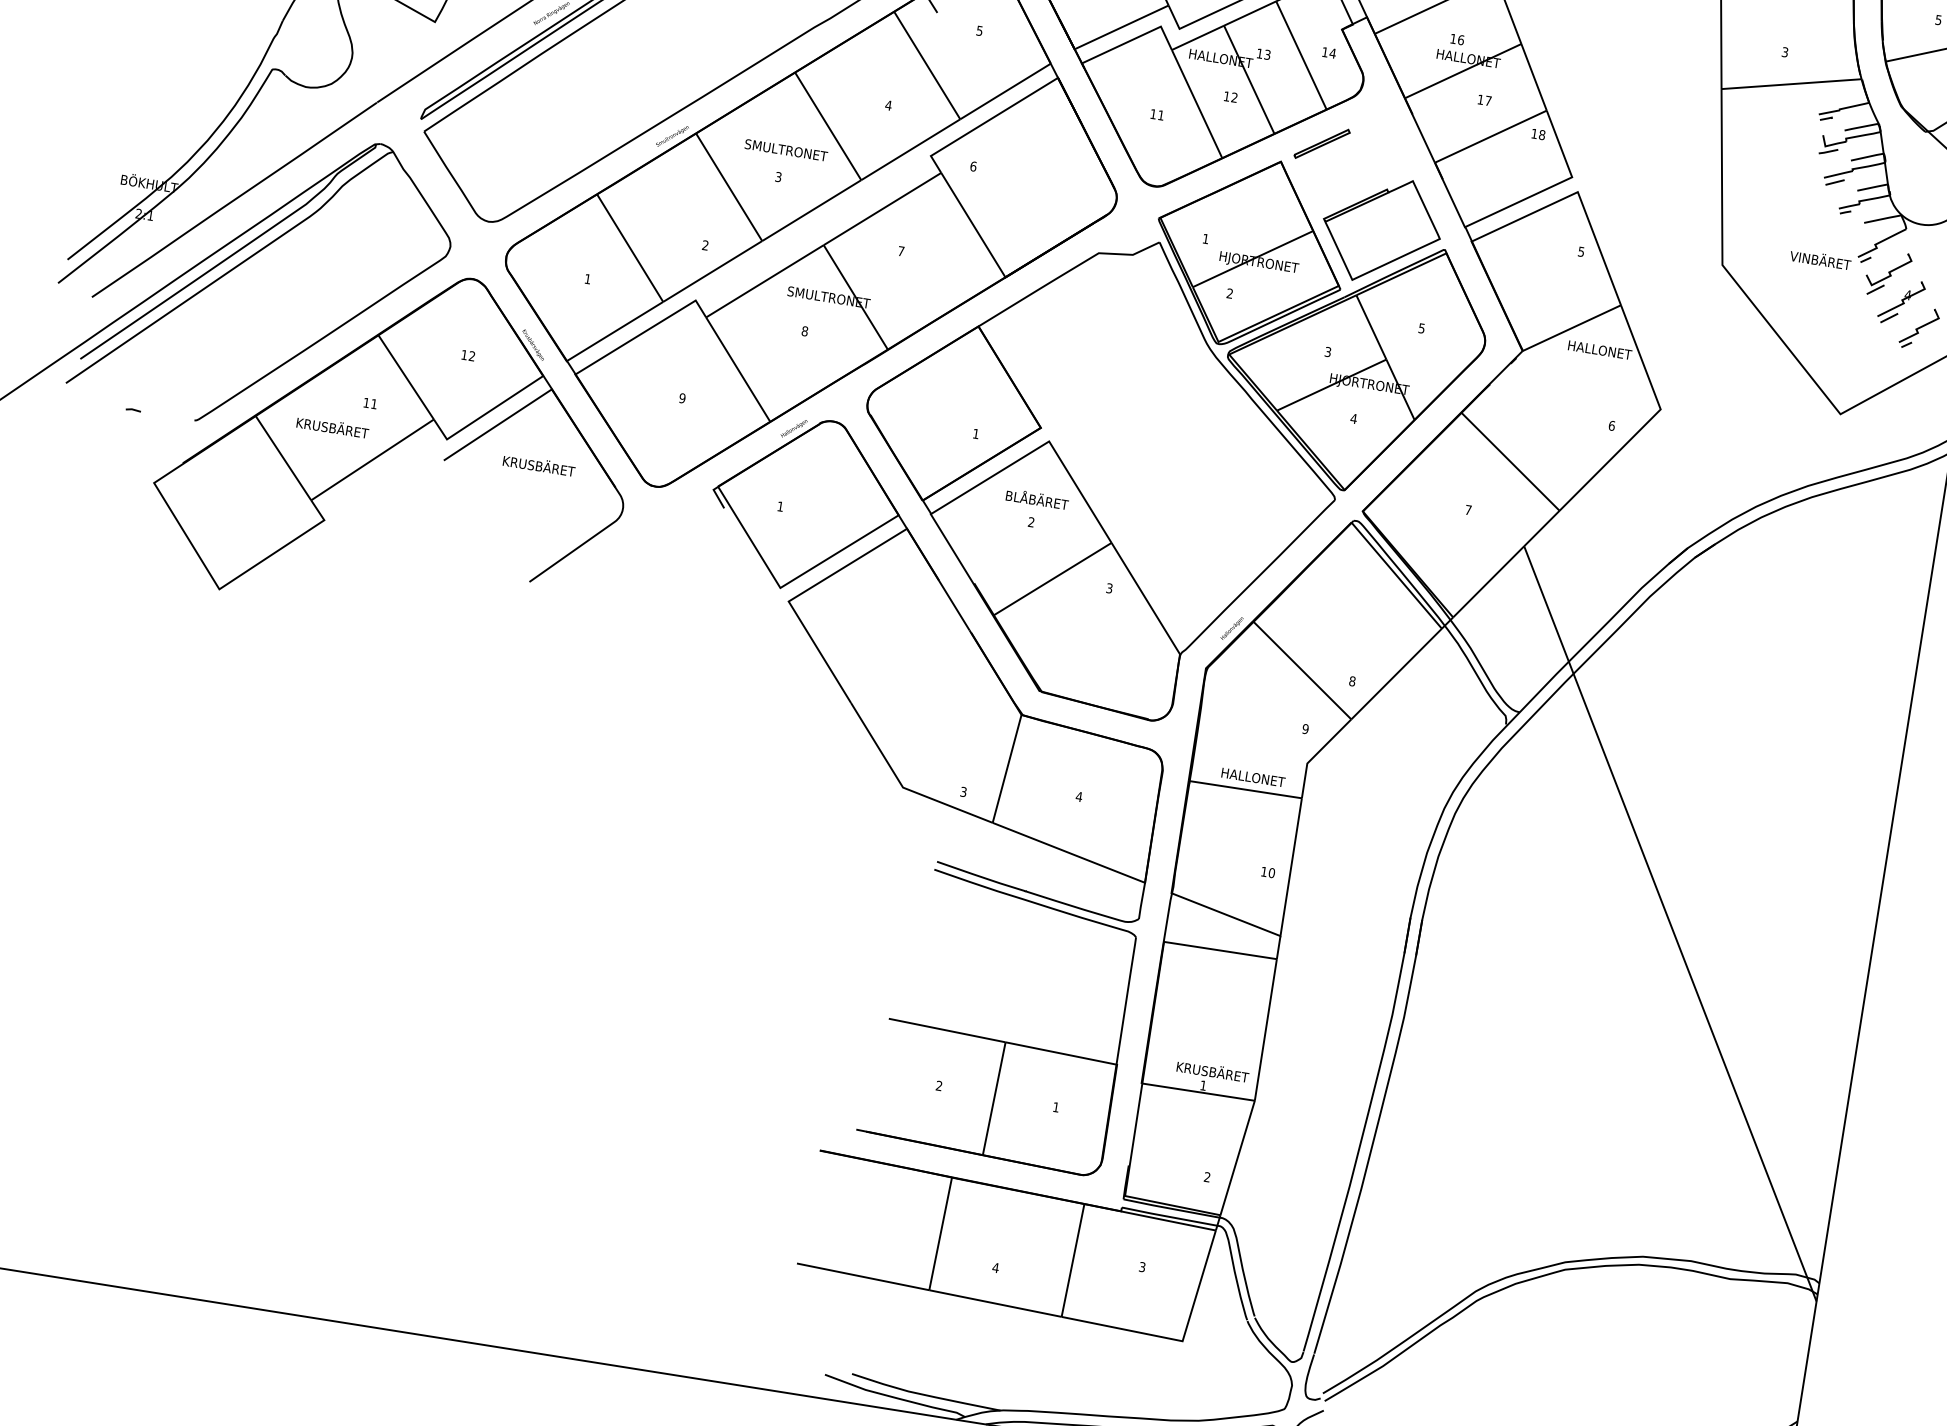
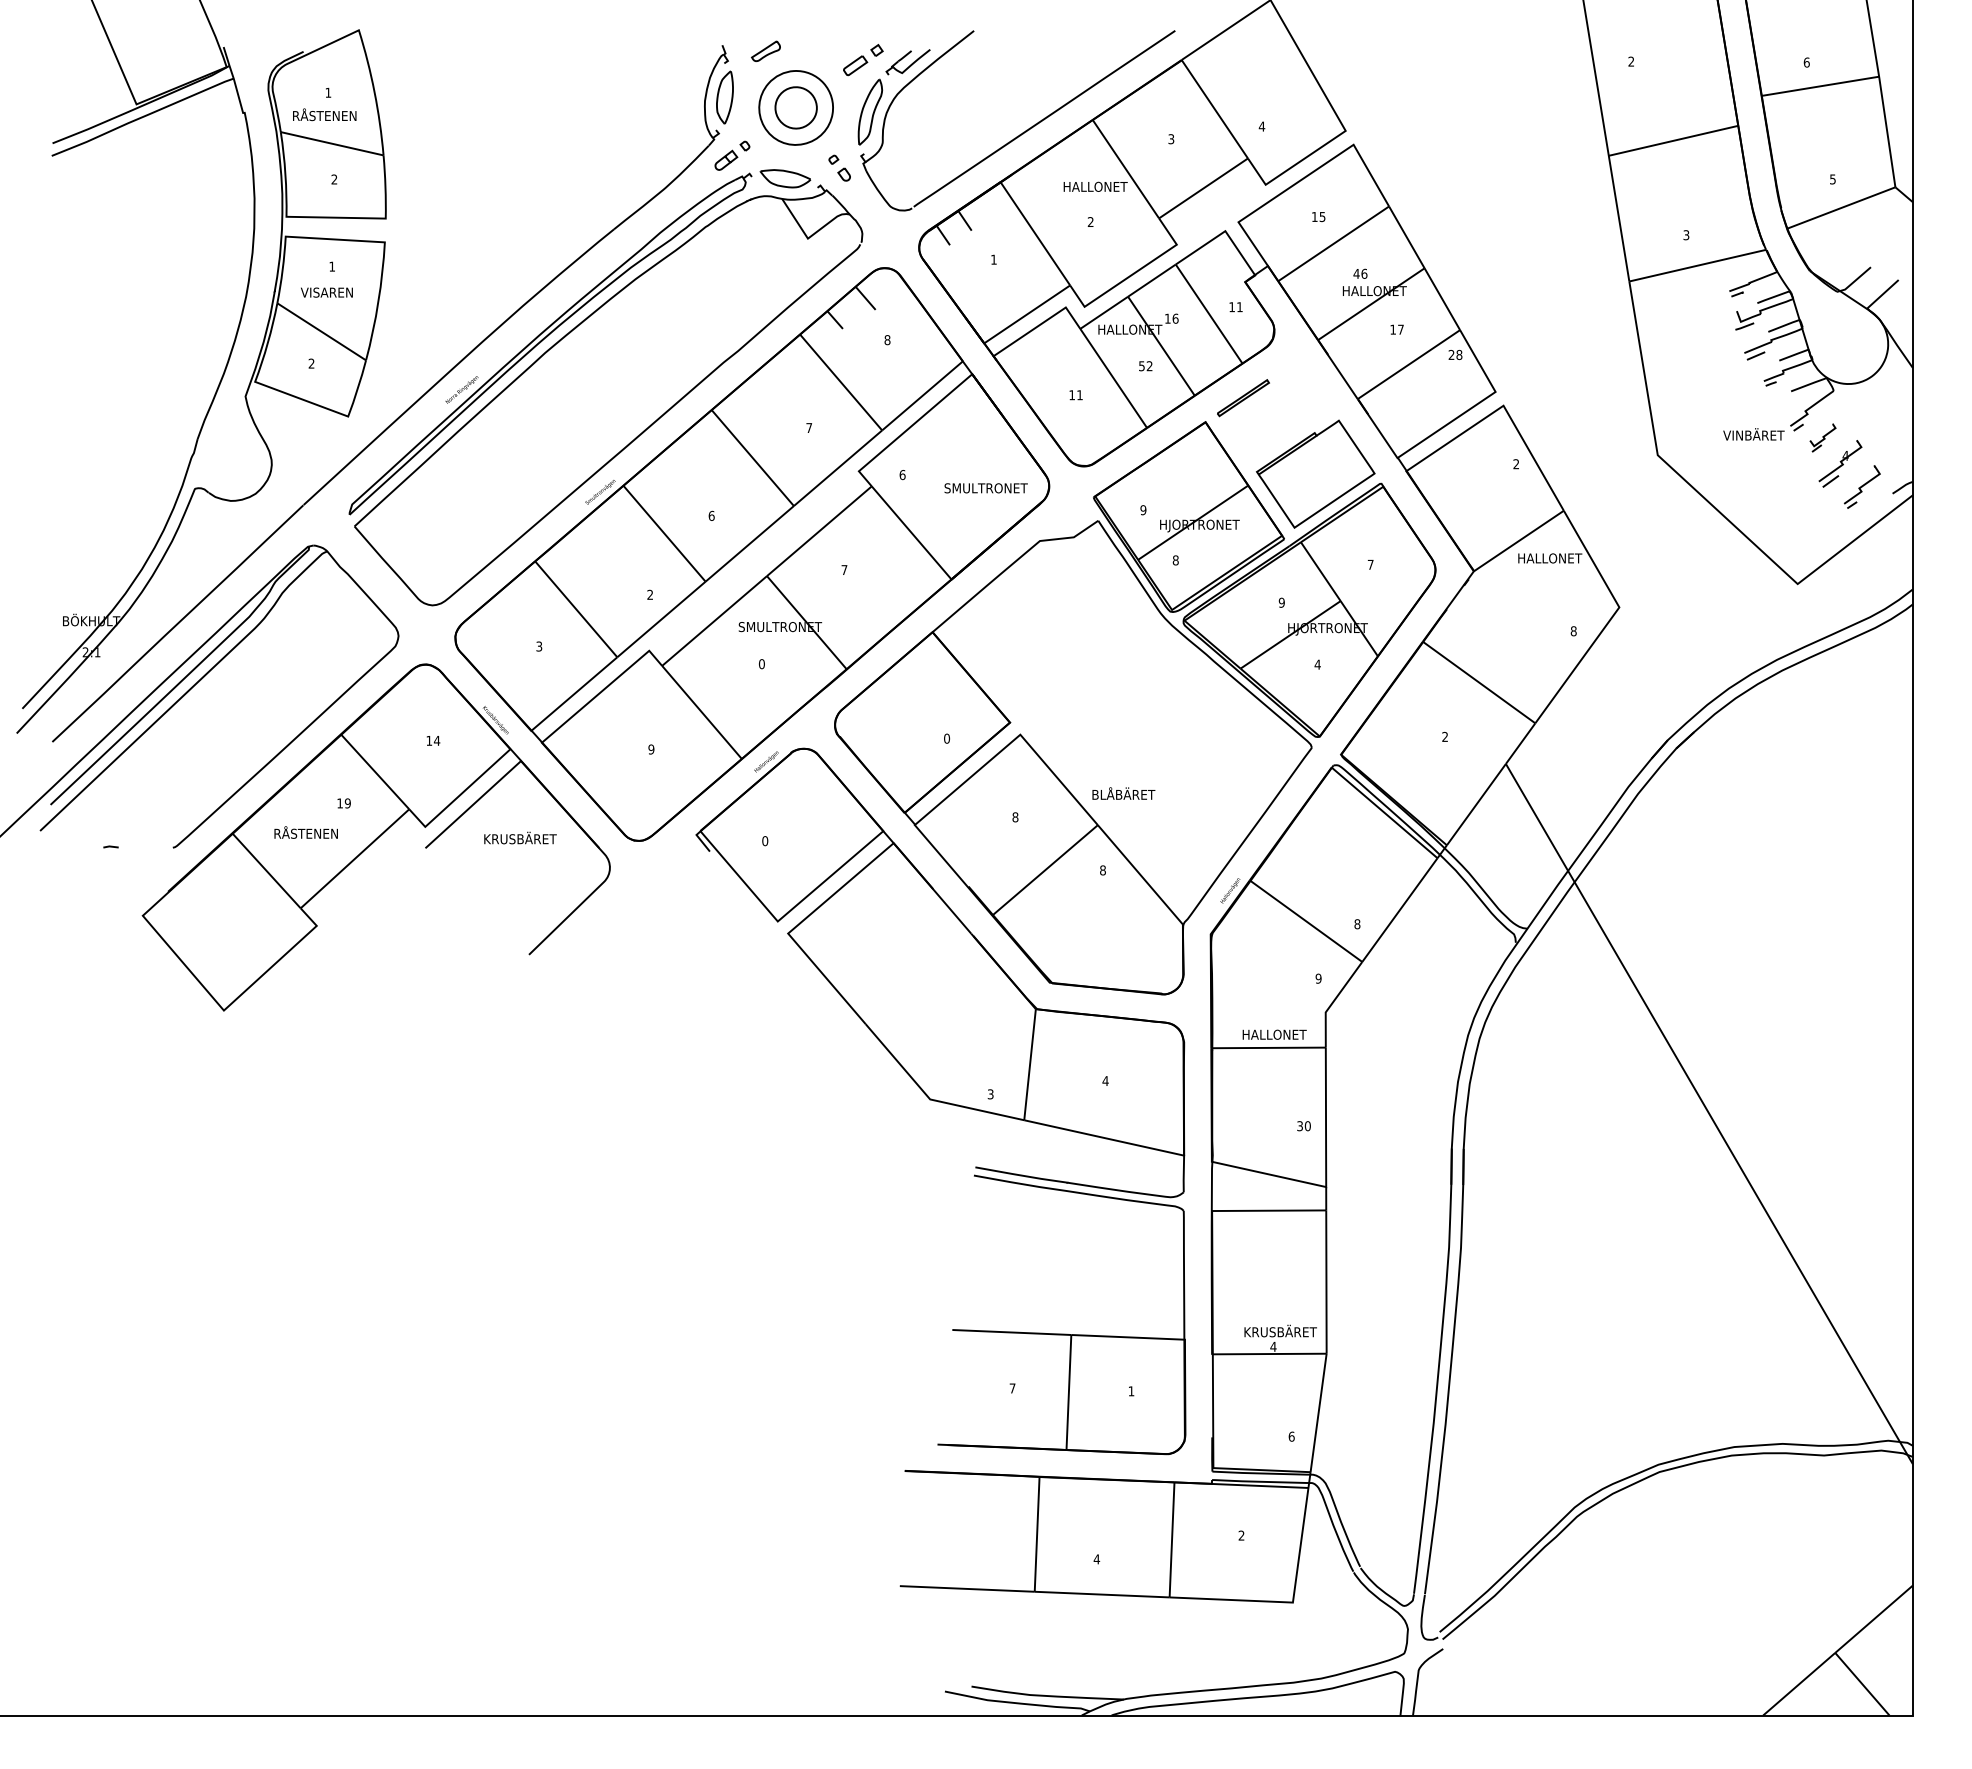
text: (979, 31) -> (887, 340), 5 -> 8
text: (1453, 38) -> (1356, 273), 16 -> 46
text: (1332, 53) -> (1239, 307), 14 -> 11
text: (1267, 54) -> (1175, 318), 13 -> 16
text: (1226, 96) -> (1141, 366), 12 -> 52
text: (888, 105) -> (809, 427), 4 -> 7
text: (1534, 133) -> (1451, 354), 18 -> 28
text: (785, 150) -> (985, 488), moved
text: (778, 176) -> (711, 515), 3 -> 6
text: (1205, 239) -> (1143, 510), 1 -> 9
text: (1581, 252) -> (1516, 464), 5 -> 2
part: (1887, 273) -> (1822, 437), size x0.6
text: (588, 279) -> (539, 646), 1 -> 3
text: (1229, 293) -> (1175, 560), 2 -> 8
text: (1421, 328) -> (1370, 564), 5 -> 7
text: (804, 330) -> (761, 663), 8 -> 0
text: (1327, 351) -> (1281, 602), 3 -> 9
text: (471, 355) -> (436, 740), 12 -> 14
text: (373, 404) -> (347, 803), 11 -> 19
text: (332, 426) -> (310, 832), KRUSBÄRET -> RÅSTENEN
text: (1611, 426) -> (1573, 631), 6 -> 8
text: (976, 433) -> (947, 738), 1 -> 0
text: (1037, 499) -> (1123, 793), moved
text: (780, 507) -> (765, 841), 1 -> 0
text: (1467, 509) -> (1444, 736), 7 -> 2
text: (1031, 522) -> (1015, 817), 2 -> 8
text: (1109, 588) -> (1102, 870), 3 -> 8
text: (1263, 872) -> (1299, 1126), 10 -> 30
text: (939, 1085) -> (1012, 1388), 2 -> 7
text: (1203, 1085) -> (1273, 1346), 1 -> 4
text: (1207, 1177) -> (1291, 1436), 2 -> 6
text: (1142, 1266) -> (1241, 1535), 3 -> 2

